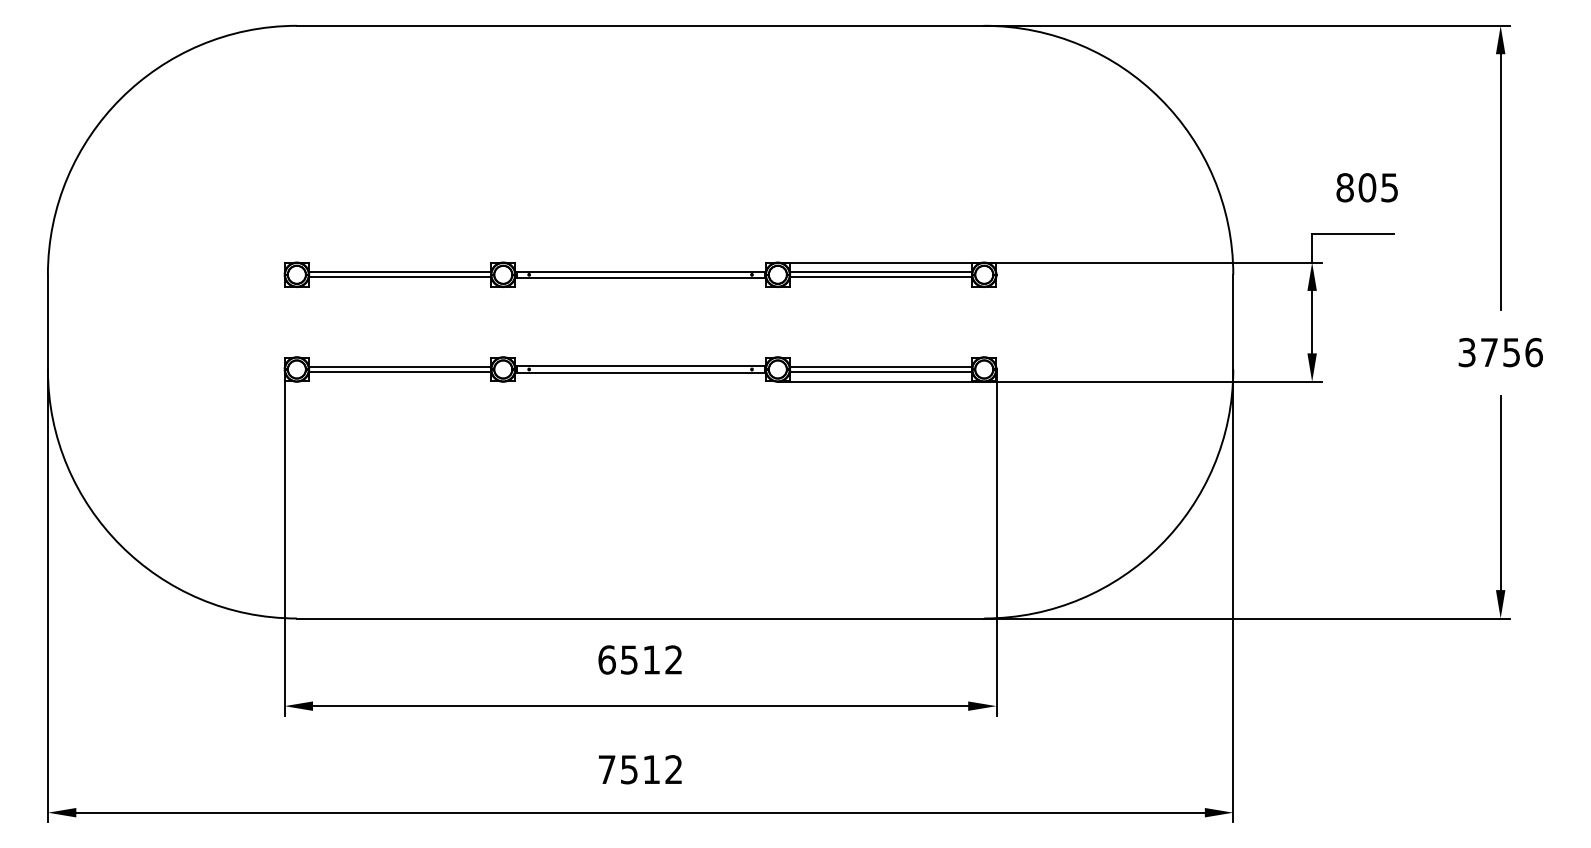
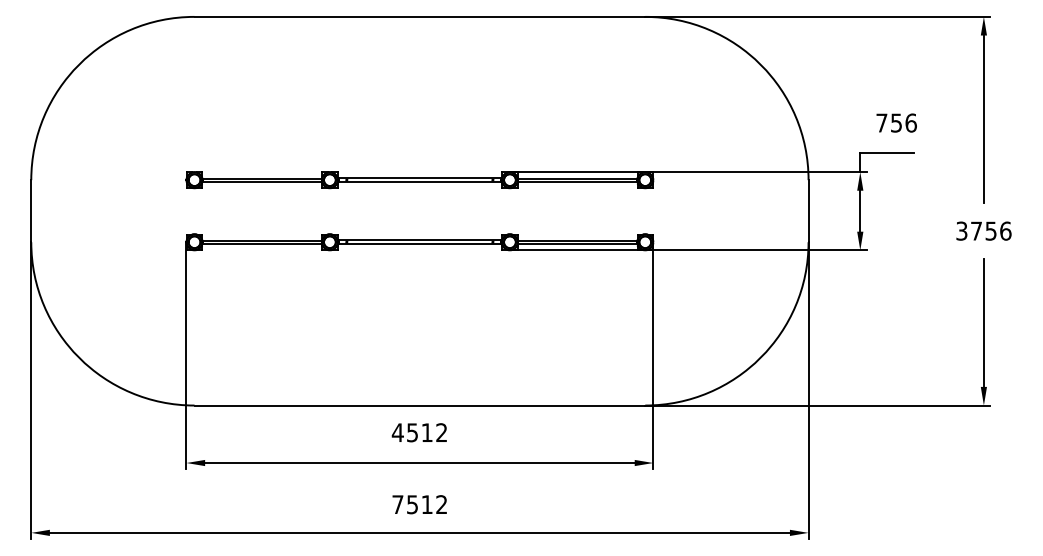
text: (1367, 186) -> (896, 122), 805 -> 756
text: (606, 659) -> (397, 432), 6512 -> 4512

